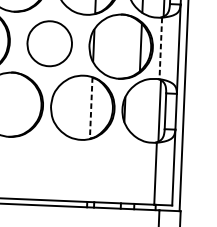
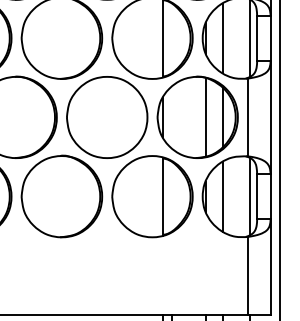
part: (49, 43) -> (107, 117), size x1.43
line: (127, 47) -> (205, 117), added
line: (160, 48) -> (247, 117), dashed -> solid
line: (91, 108) -> (163, 197), dashed -> solid
line: (138, 109) -> (222, 196), added

